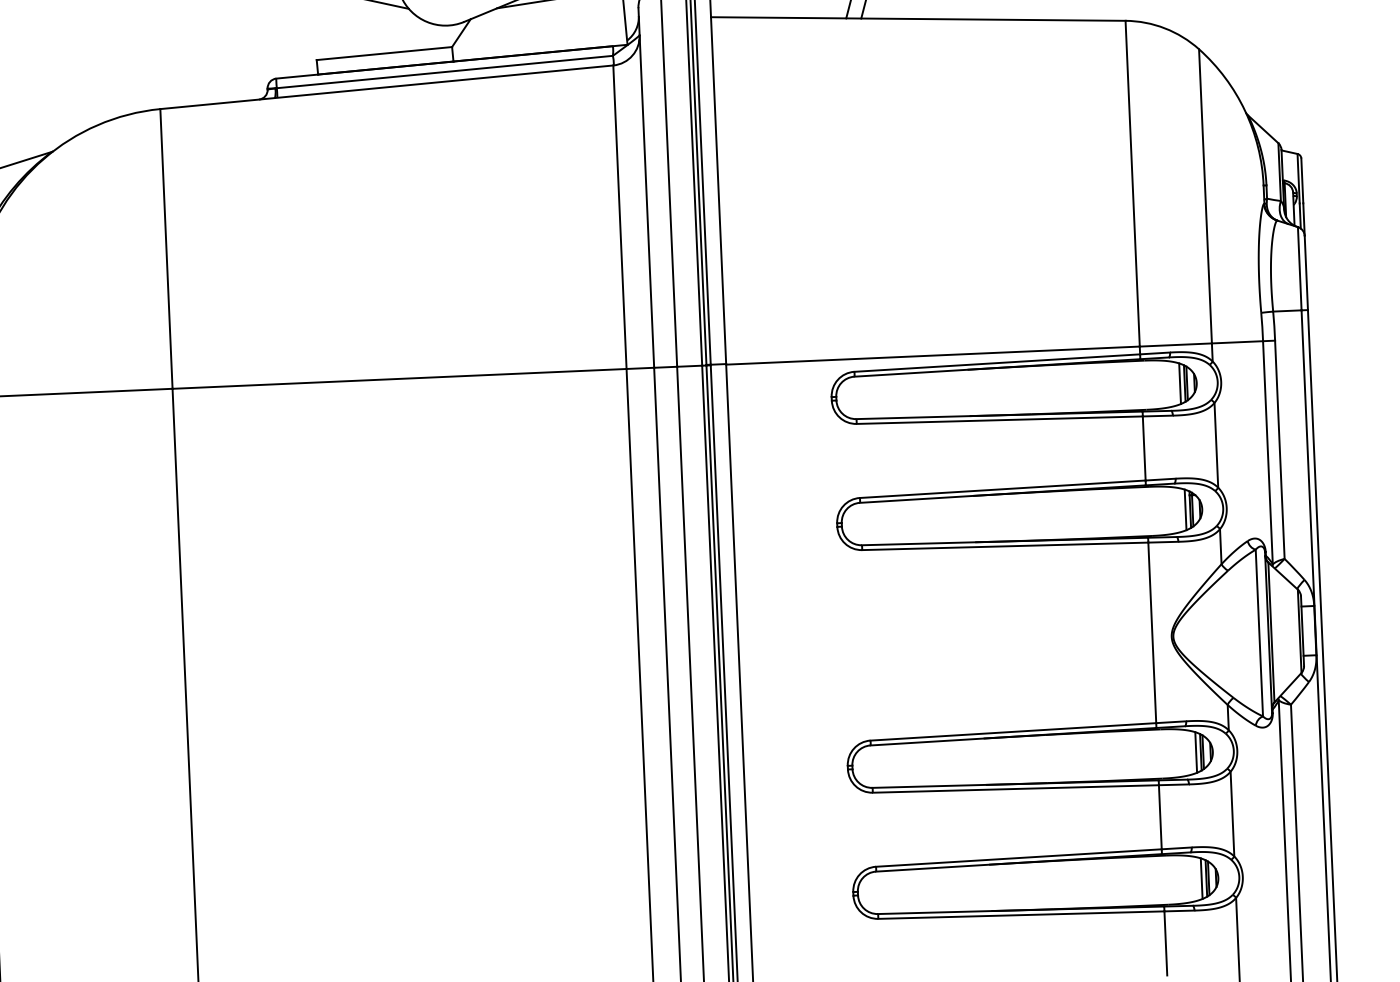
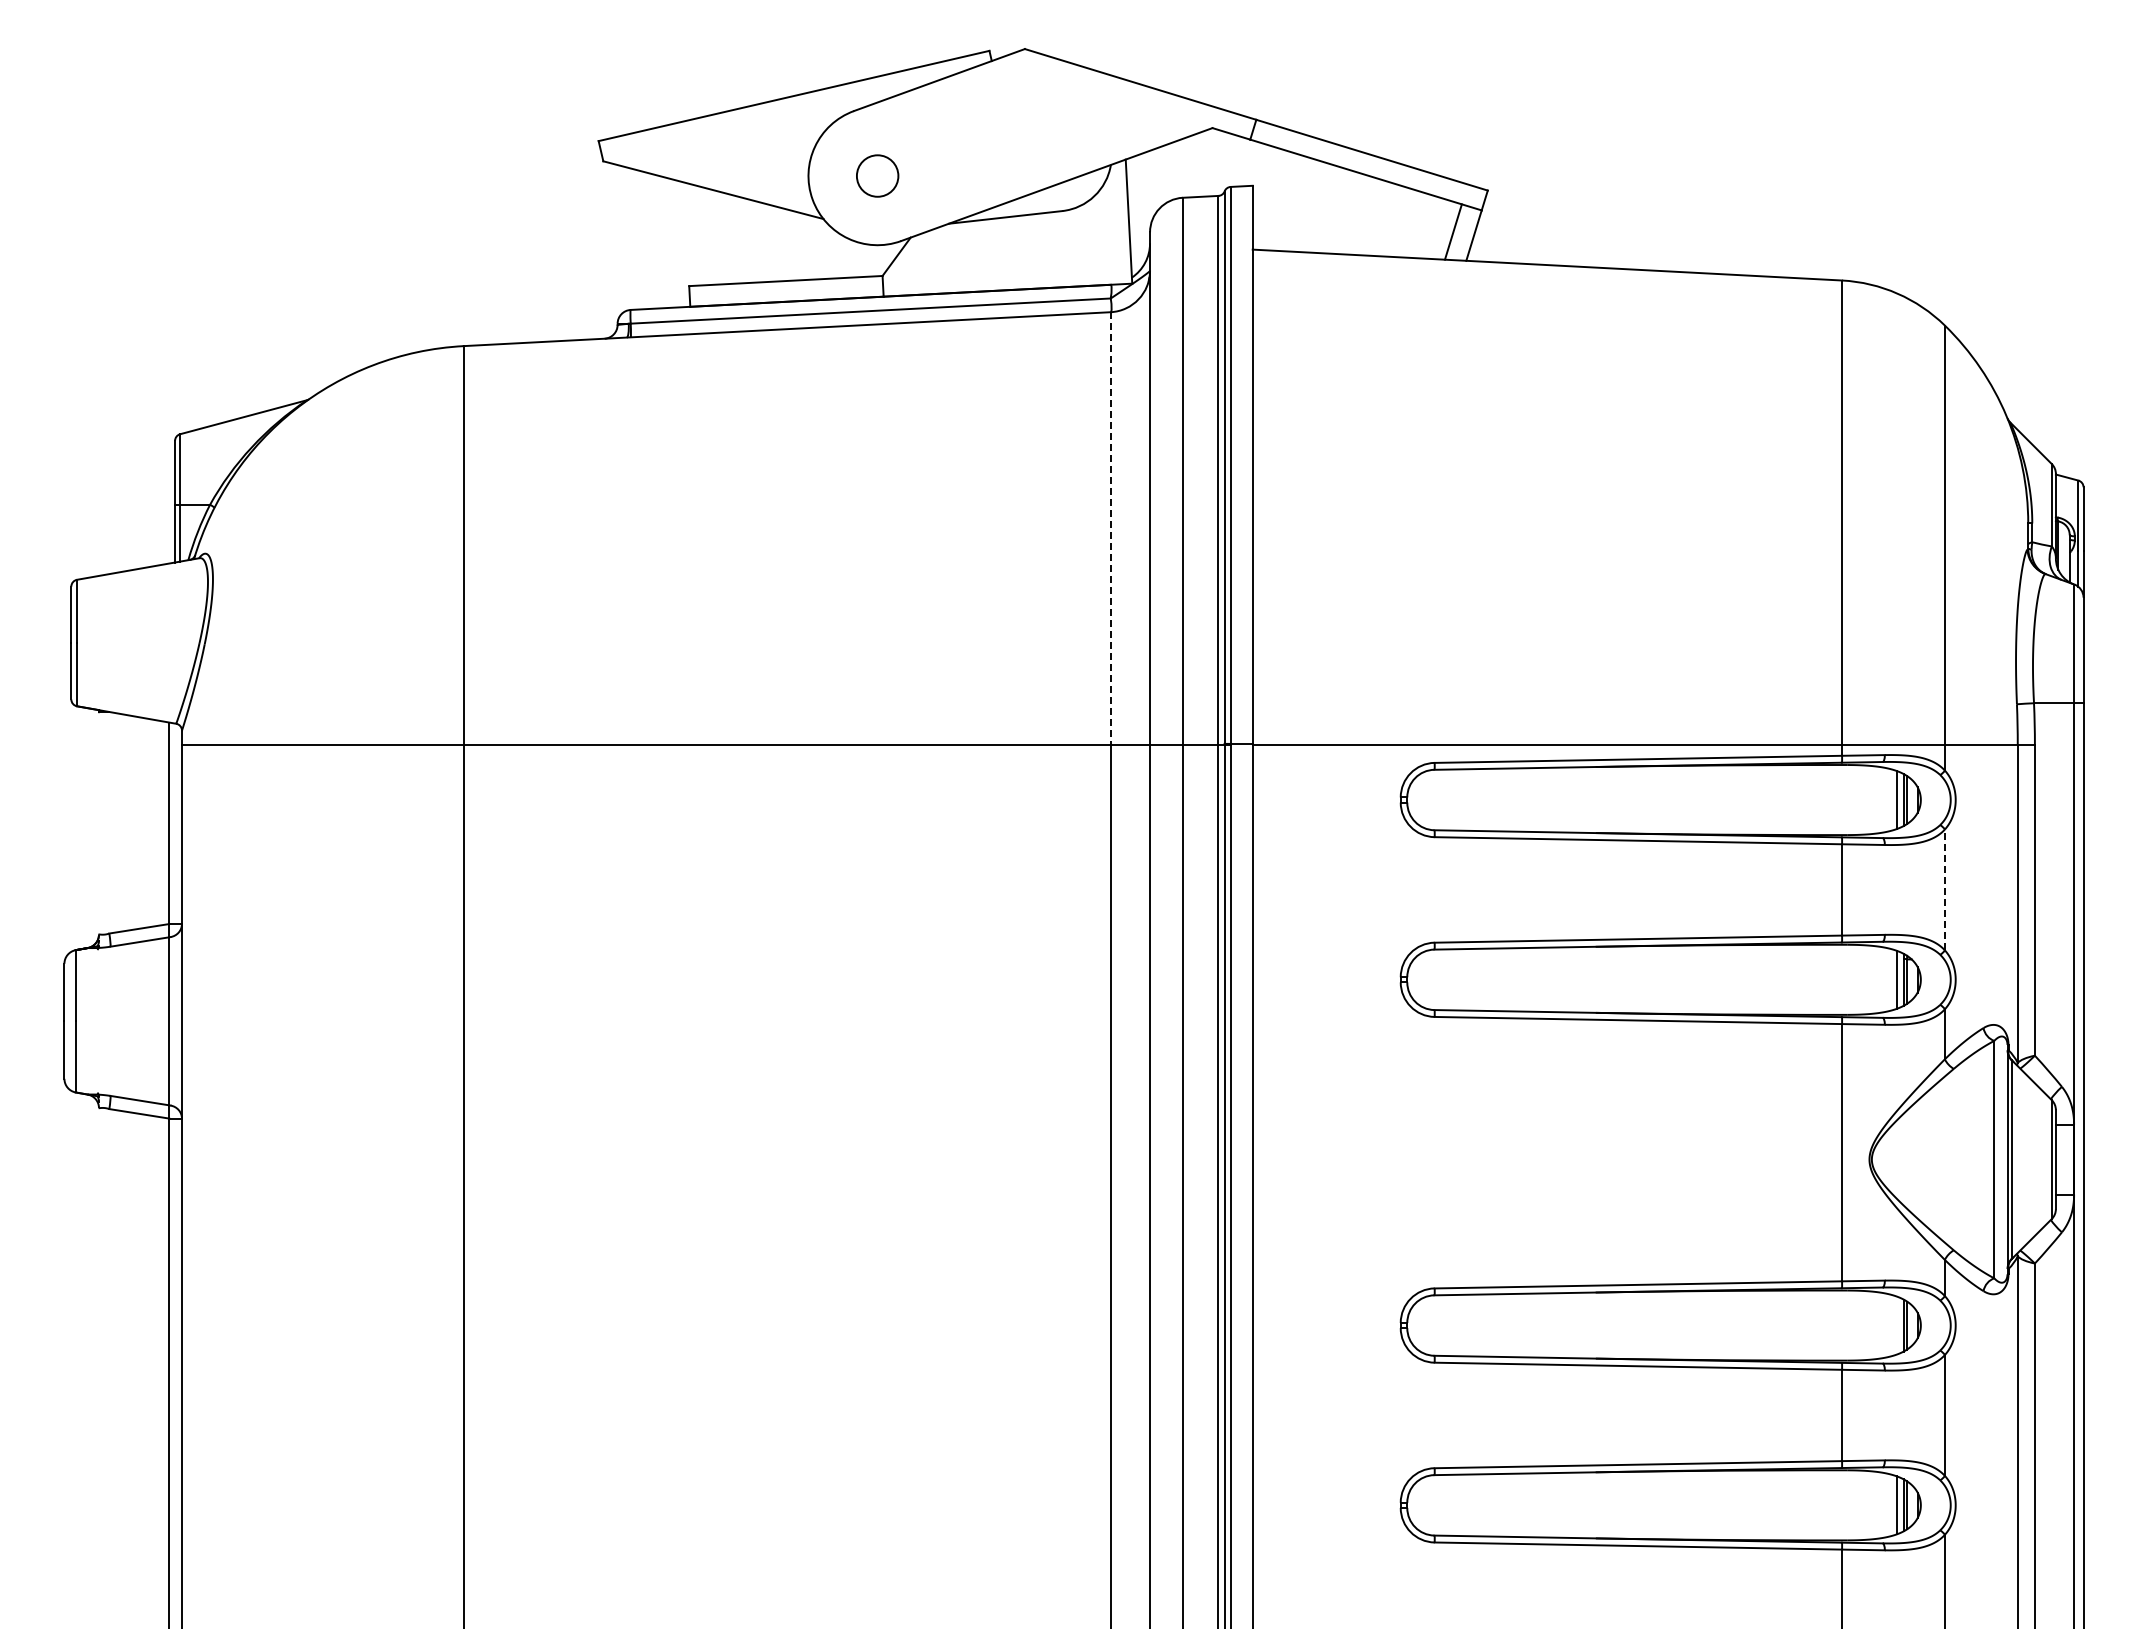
line: (619, 217) -> (1110, 528), solid -> dashed
line: (1216, 445) -> (1944, 889), solid -> dashed
line: (1196, 752) -> (1897, 1325), removed

